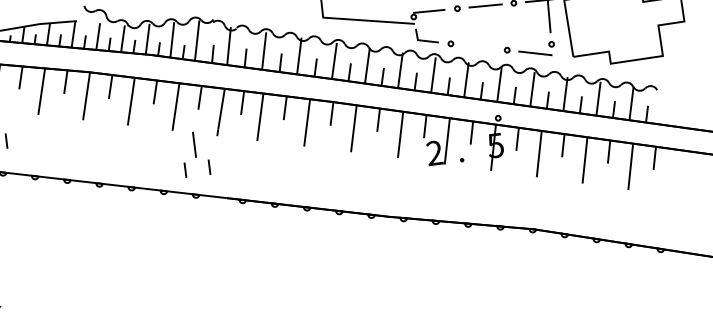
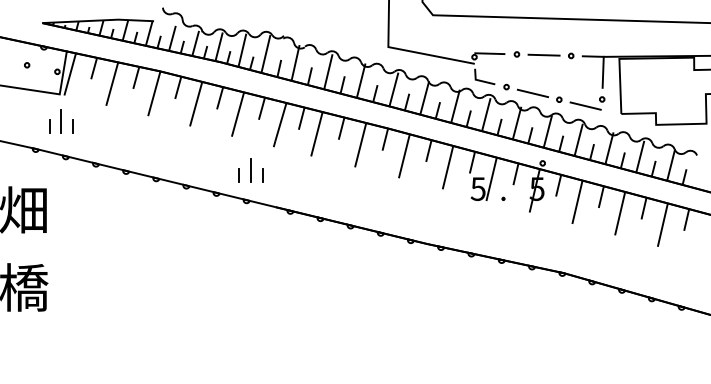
line: (478, 47) -> (532, 93), added
line: (193, 144) -> (250, 170), moved
text: (433, 153) -> (477, 189), 2 -> 5

